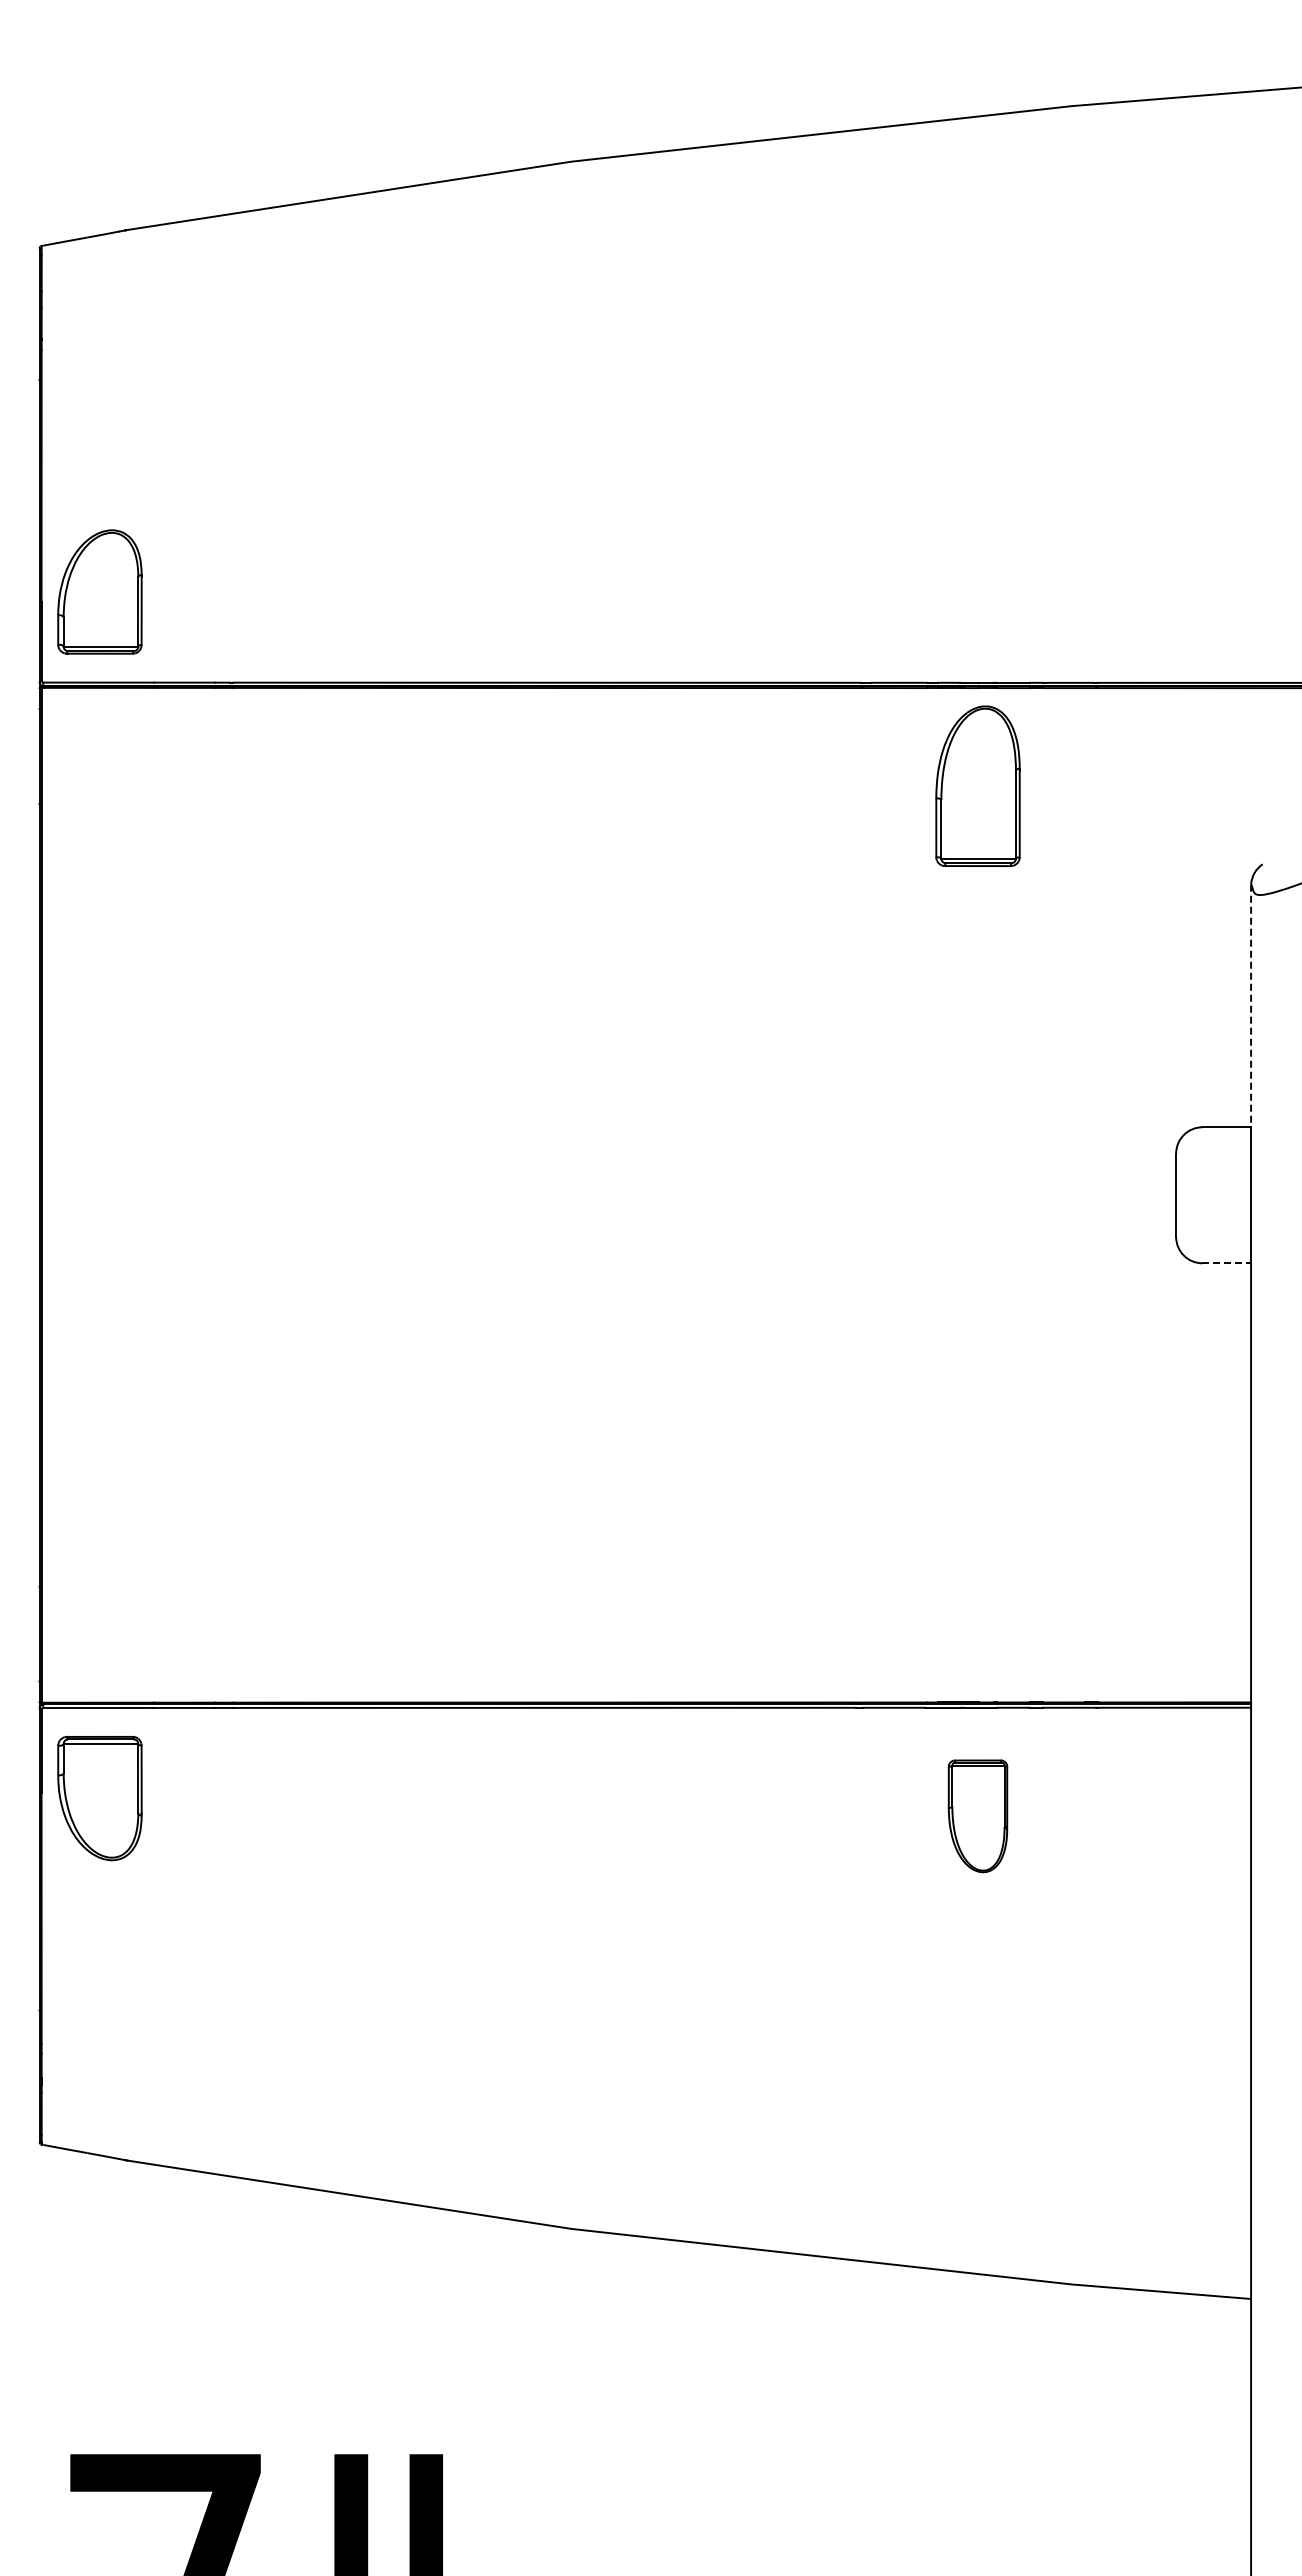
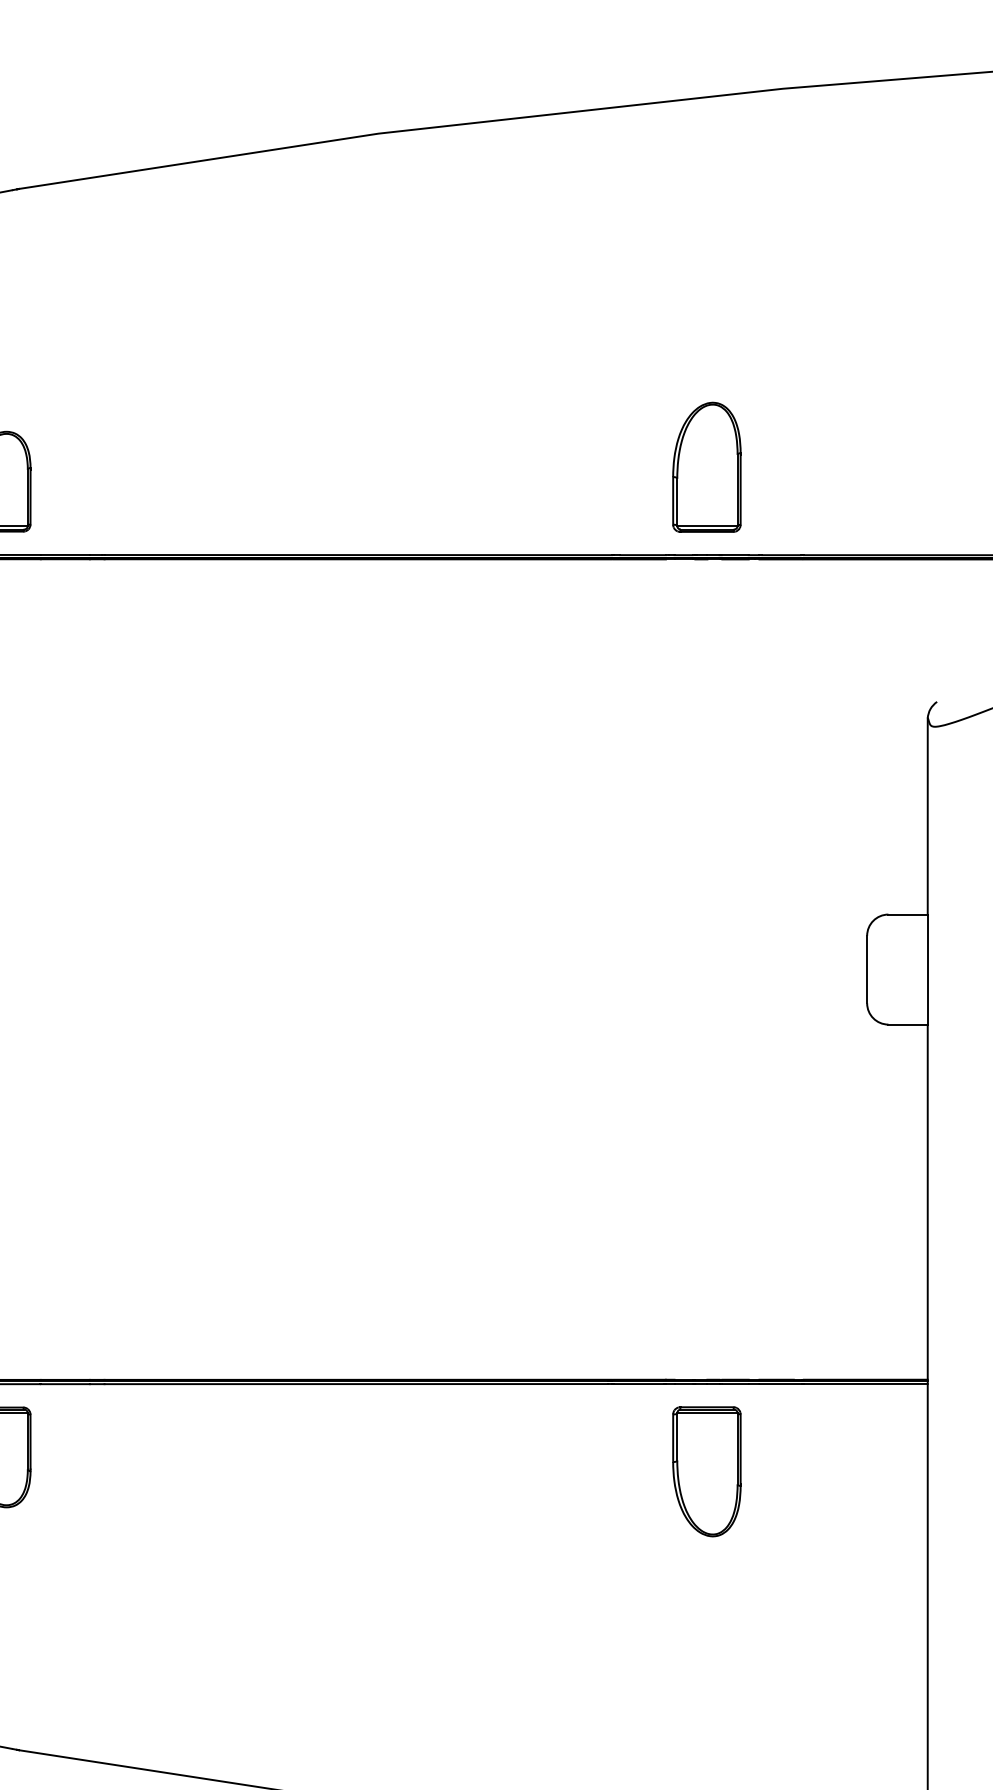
part: (977, 785) -> (706, 466), moved
line: (1251, 1006) -> (928, 816), dashed -> solid
line: (1227, 1263) -> (908, 1024), dashed -> solid
part: (977, 1816) -> (706, 1471), size x1.43

